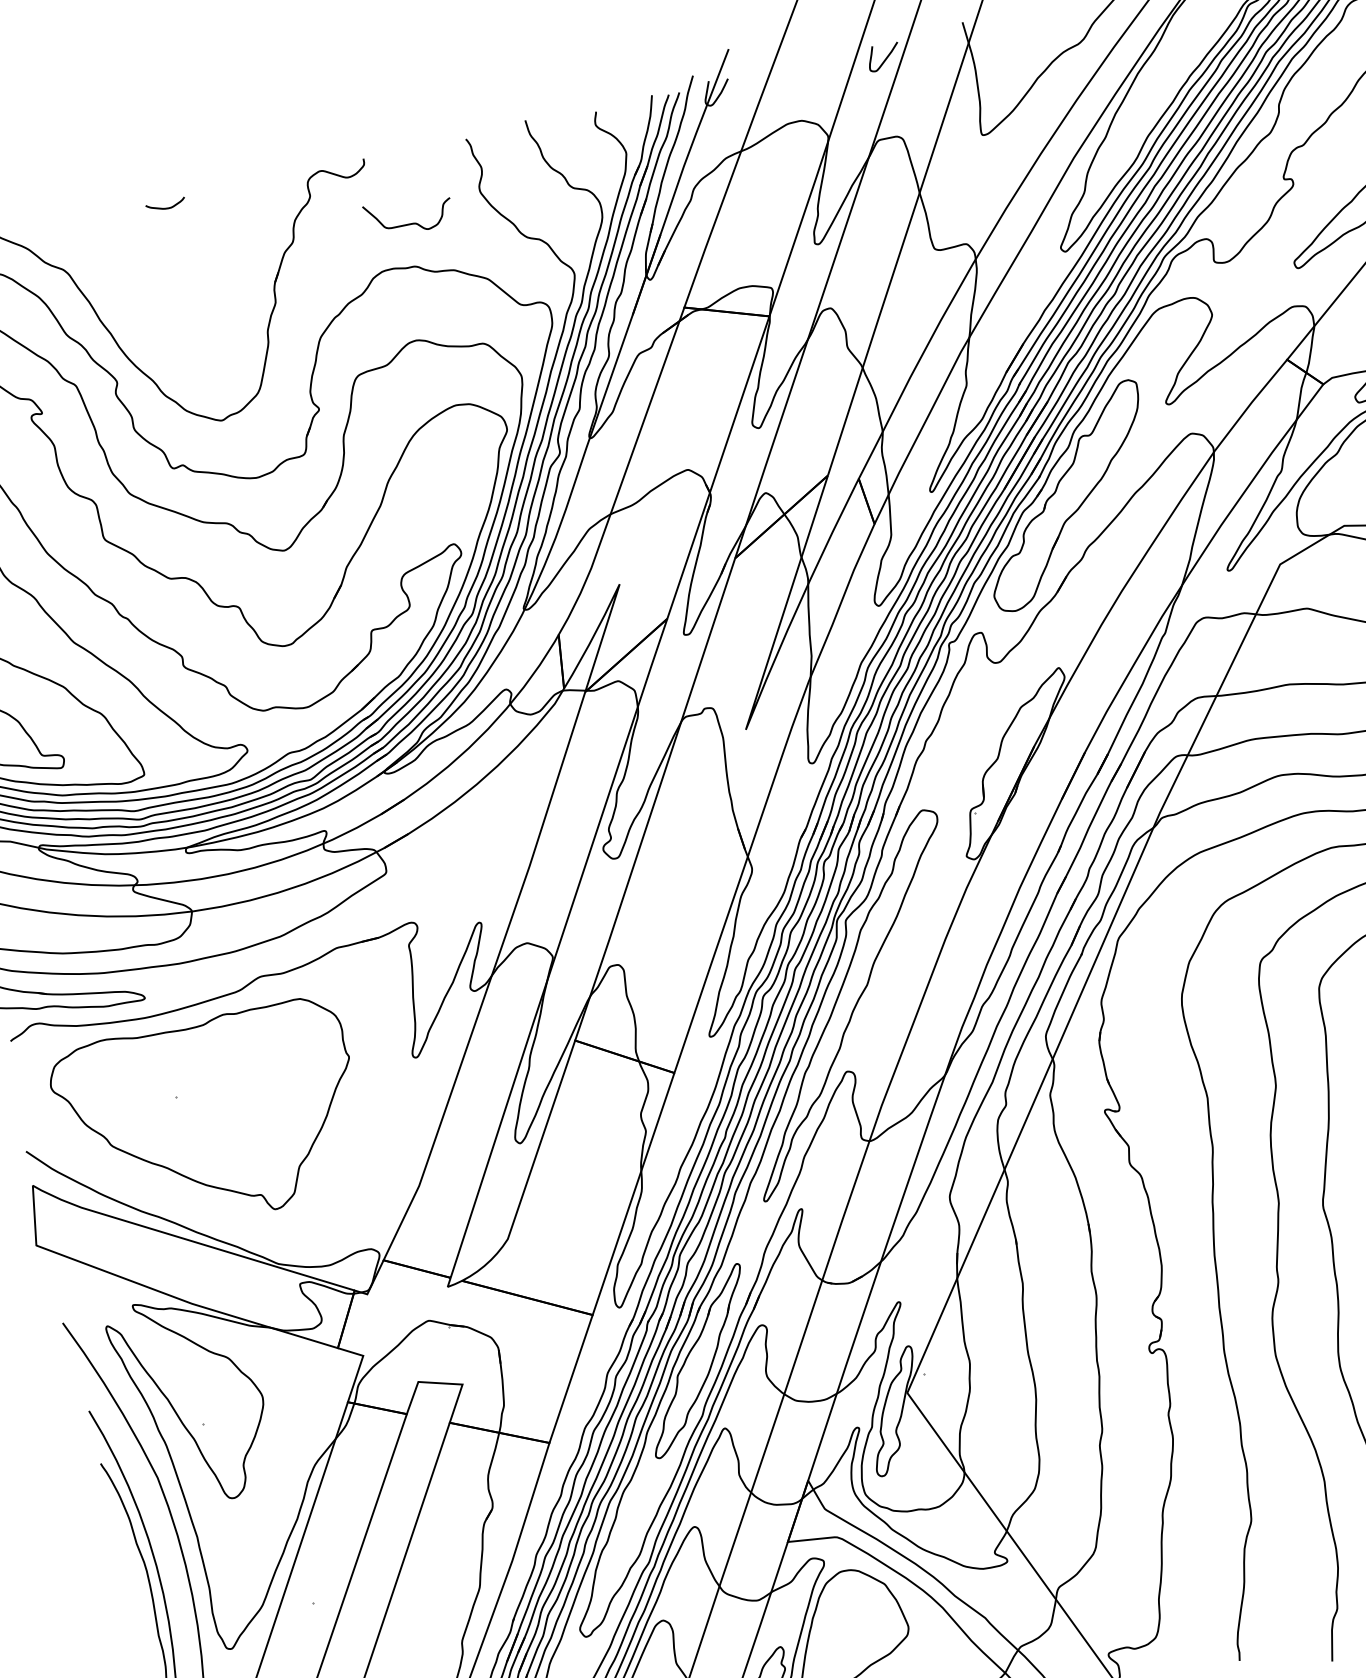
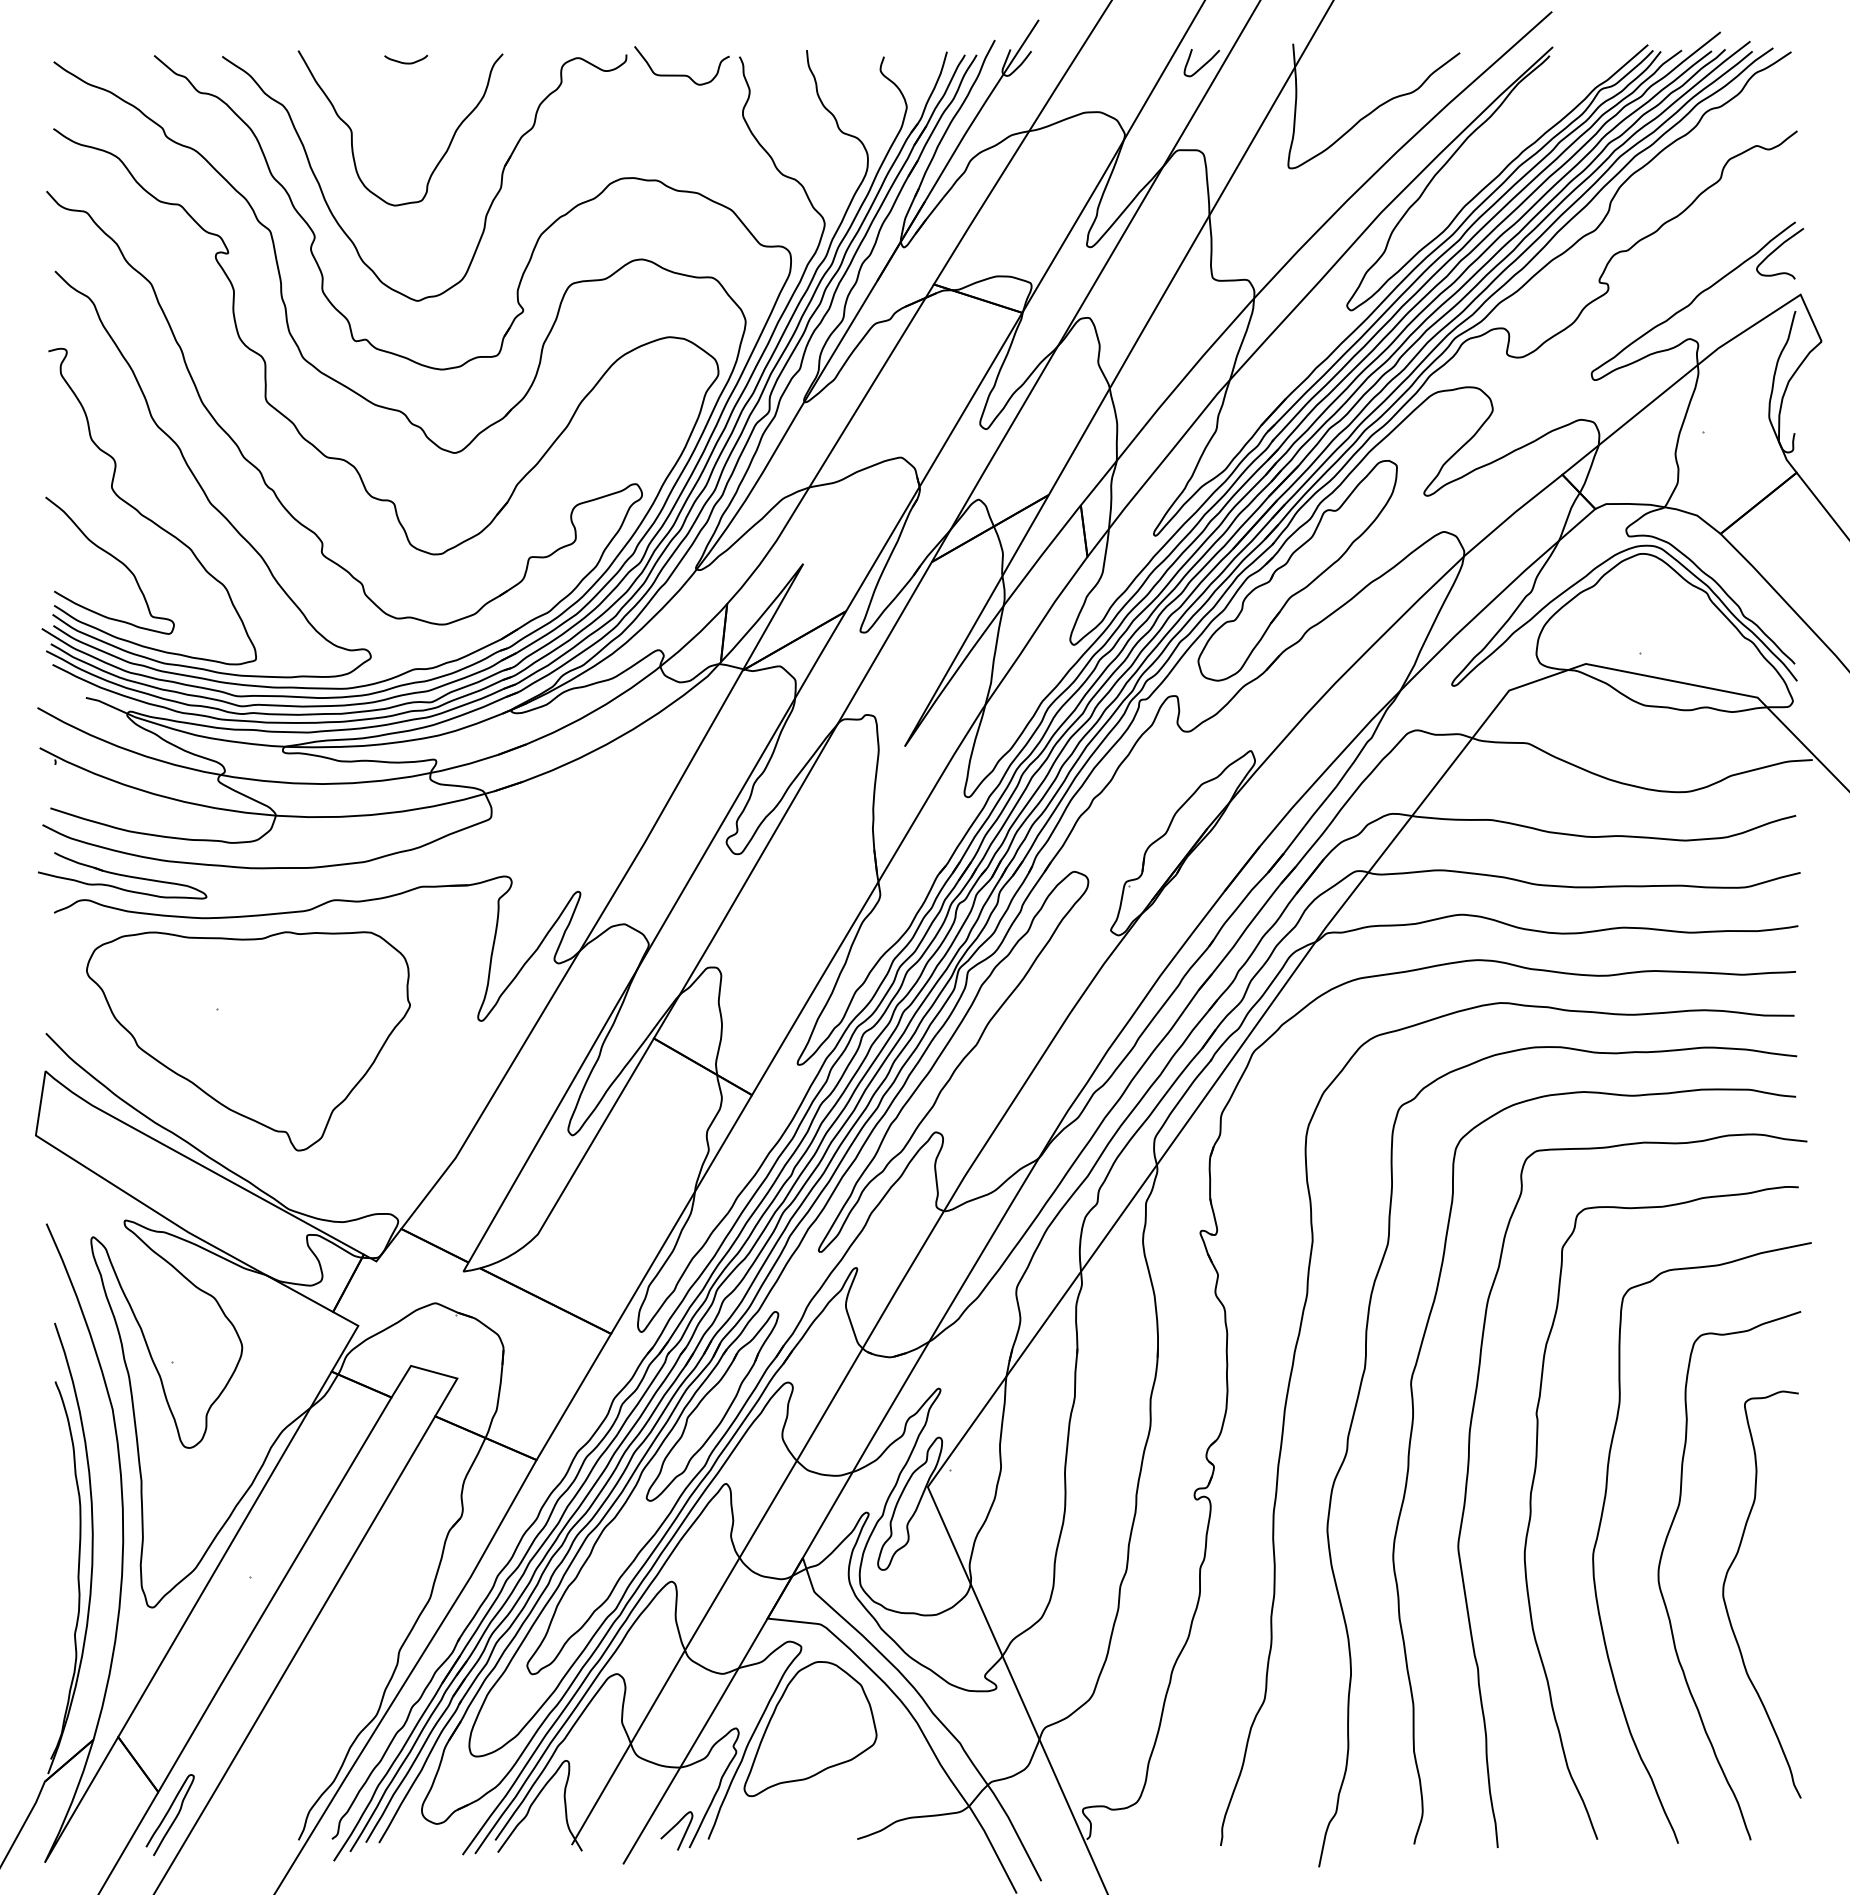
curve: (410, 223) -> (681, 74), moved
curve: (130, 279) -> (352, 130), added

